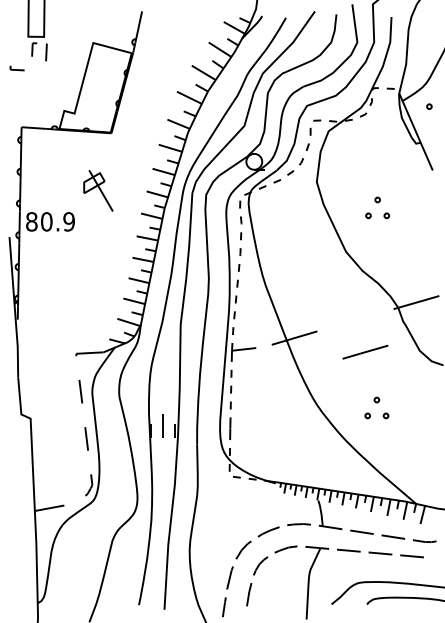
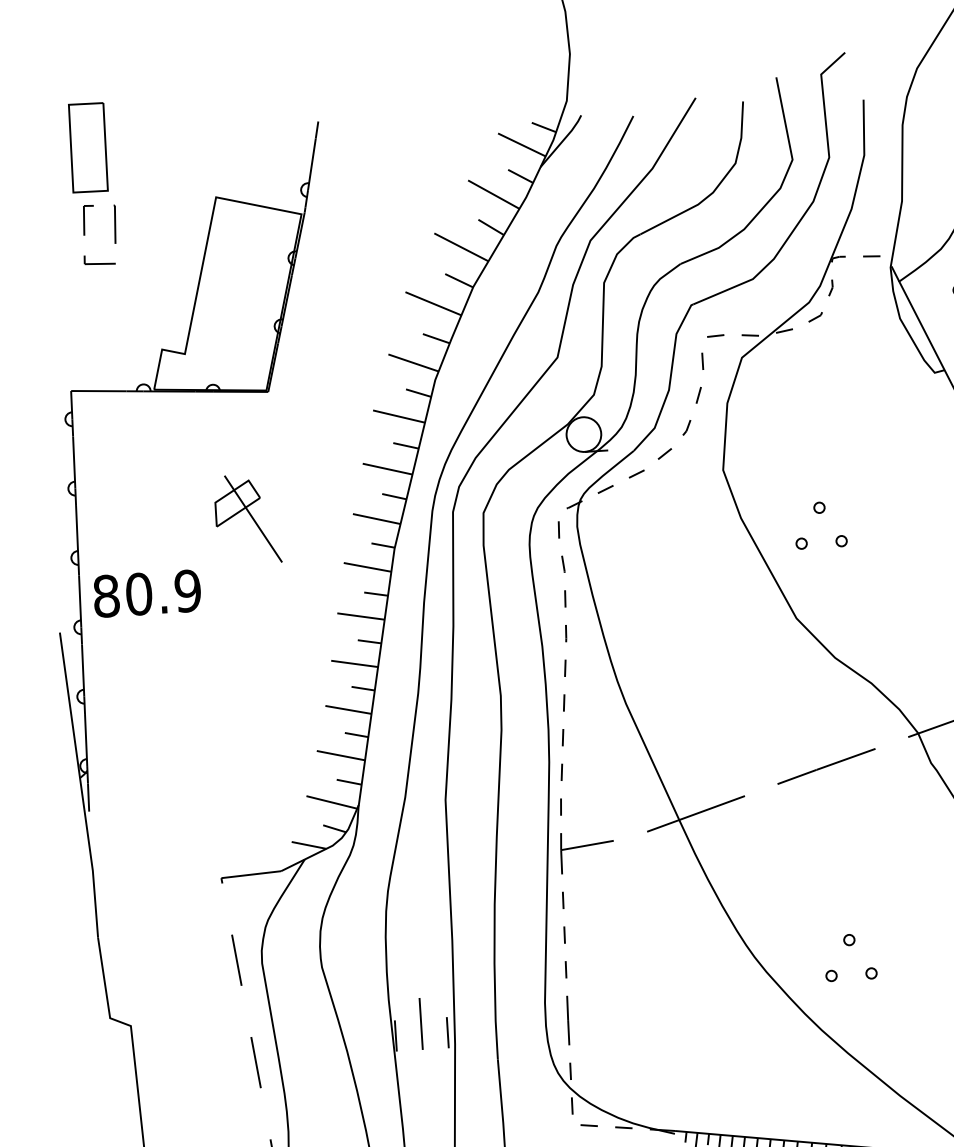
part: (16, 68) -> (97, 260), moved
part: (377, 207) -> (820, 524), moved
line: (365, 351) -> (826, 764), moved
part: (376, 407) -> (849, 956), moved

